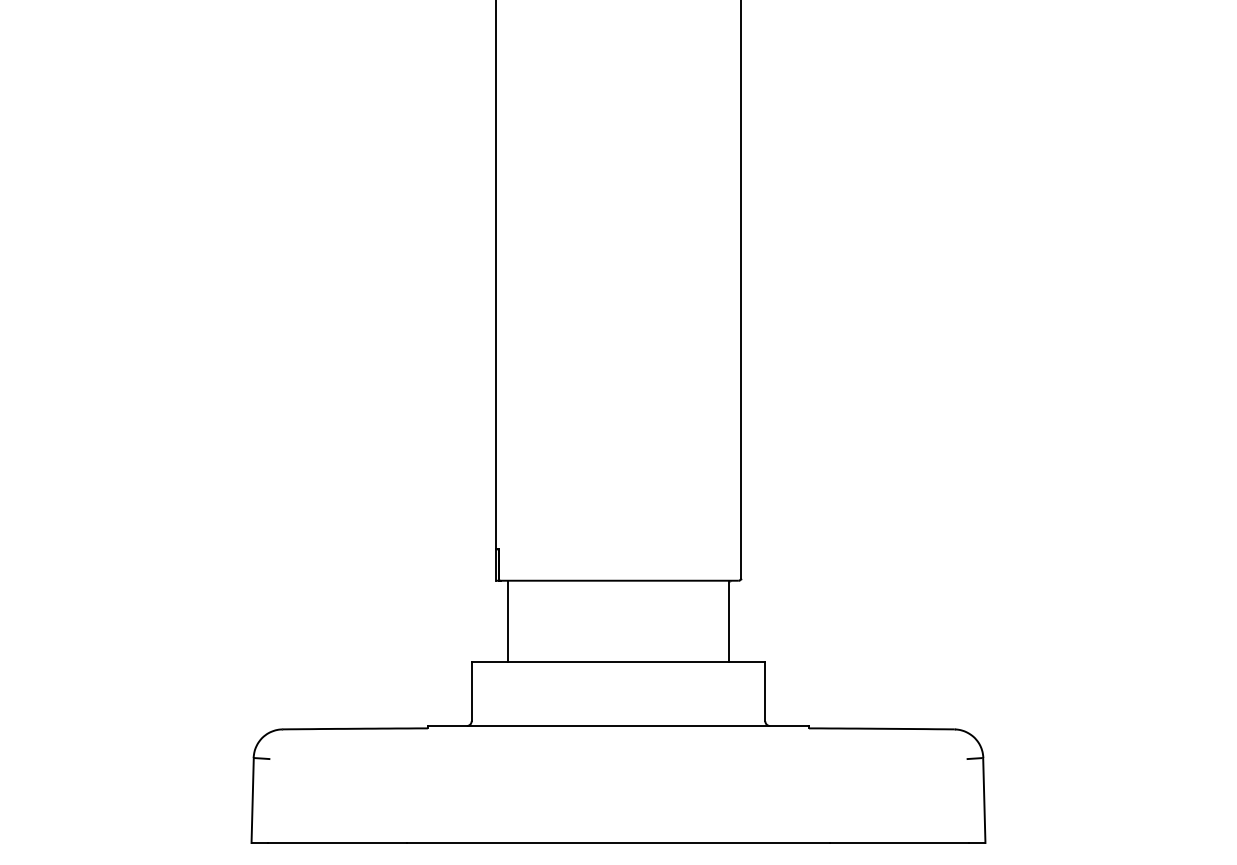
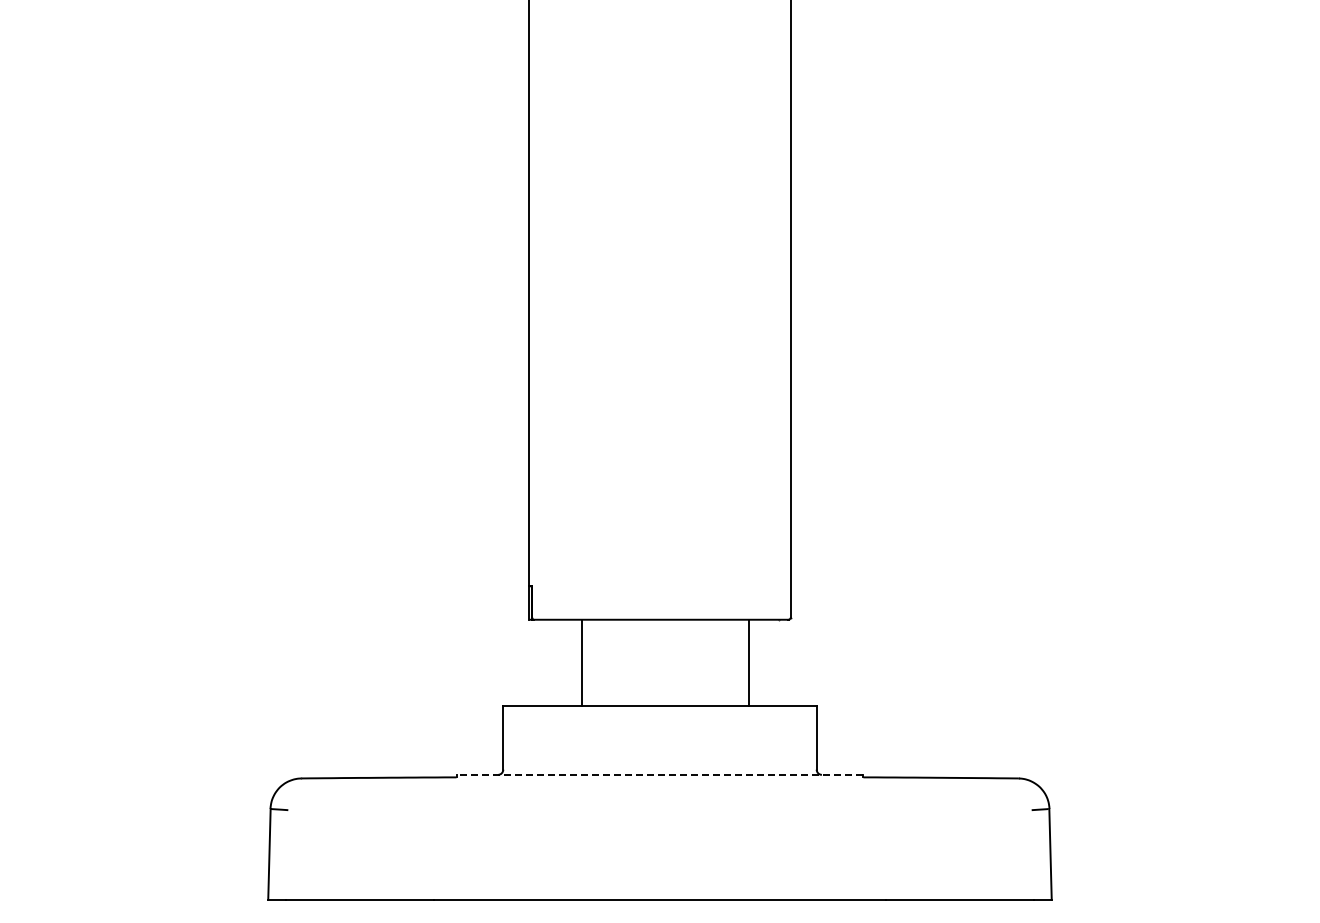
line: (508, 620) -> (582, 662), moved
line: (728, 620) -> (748, 662), moved
line: (618, 725) -> (659, 774), solid -> dashed

